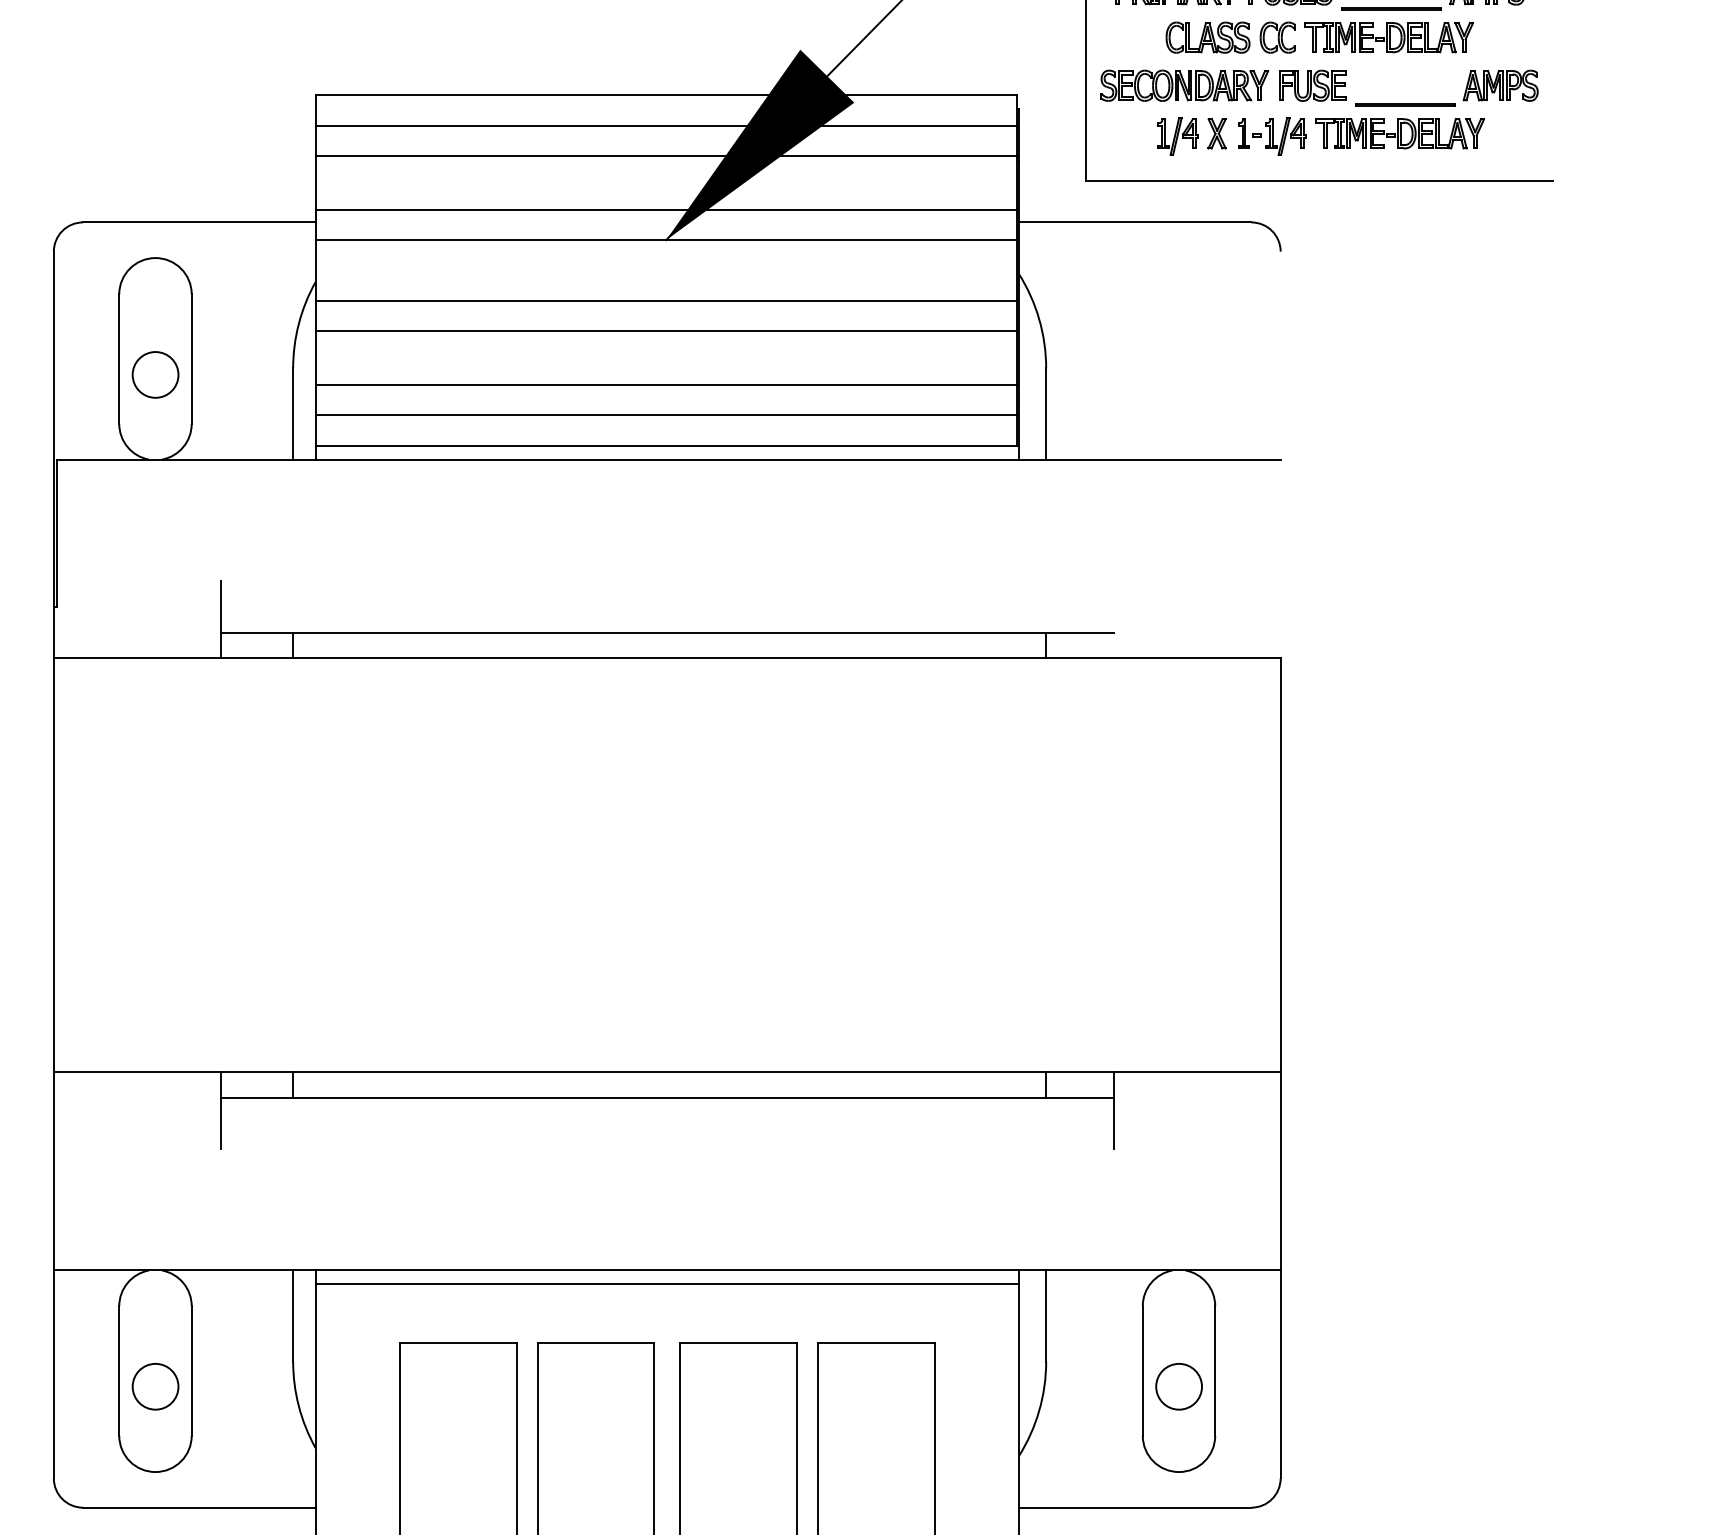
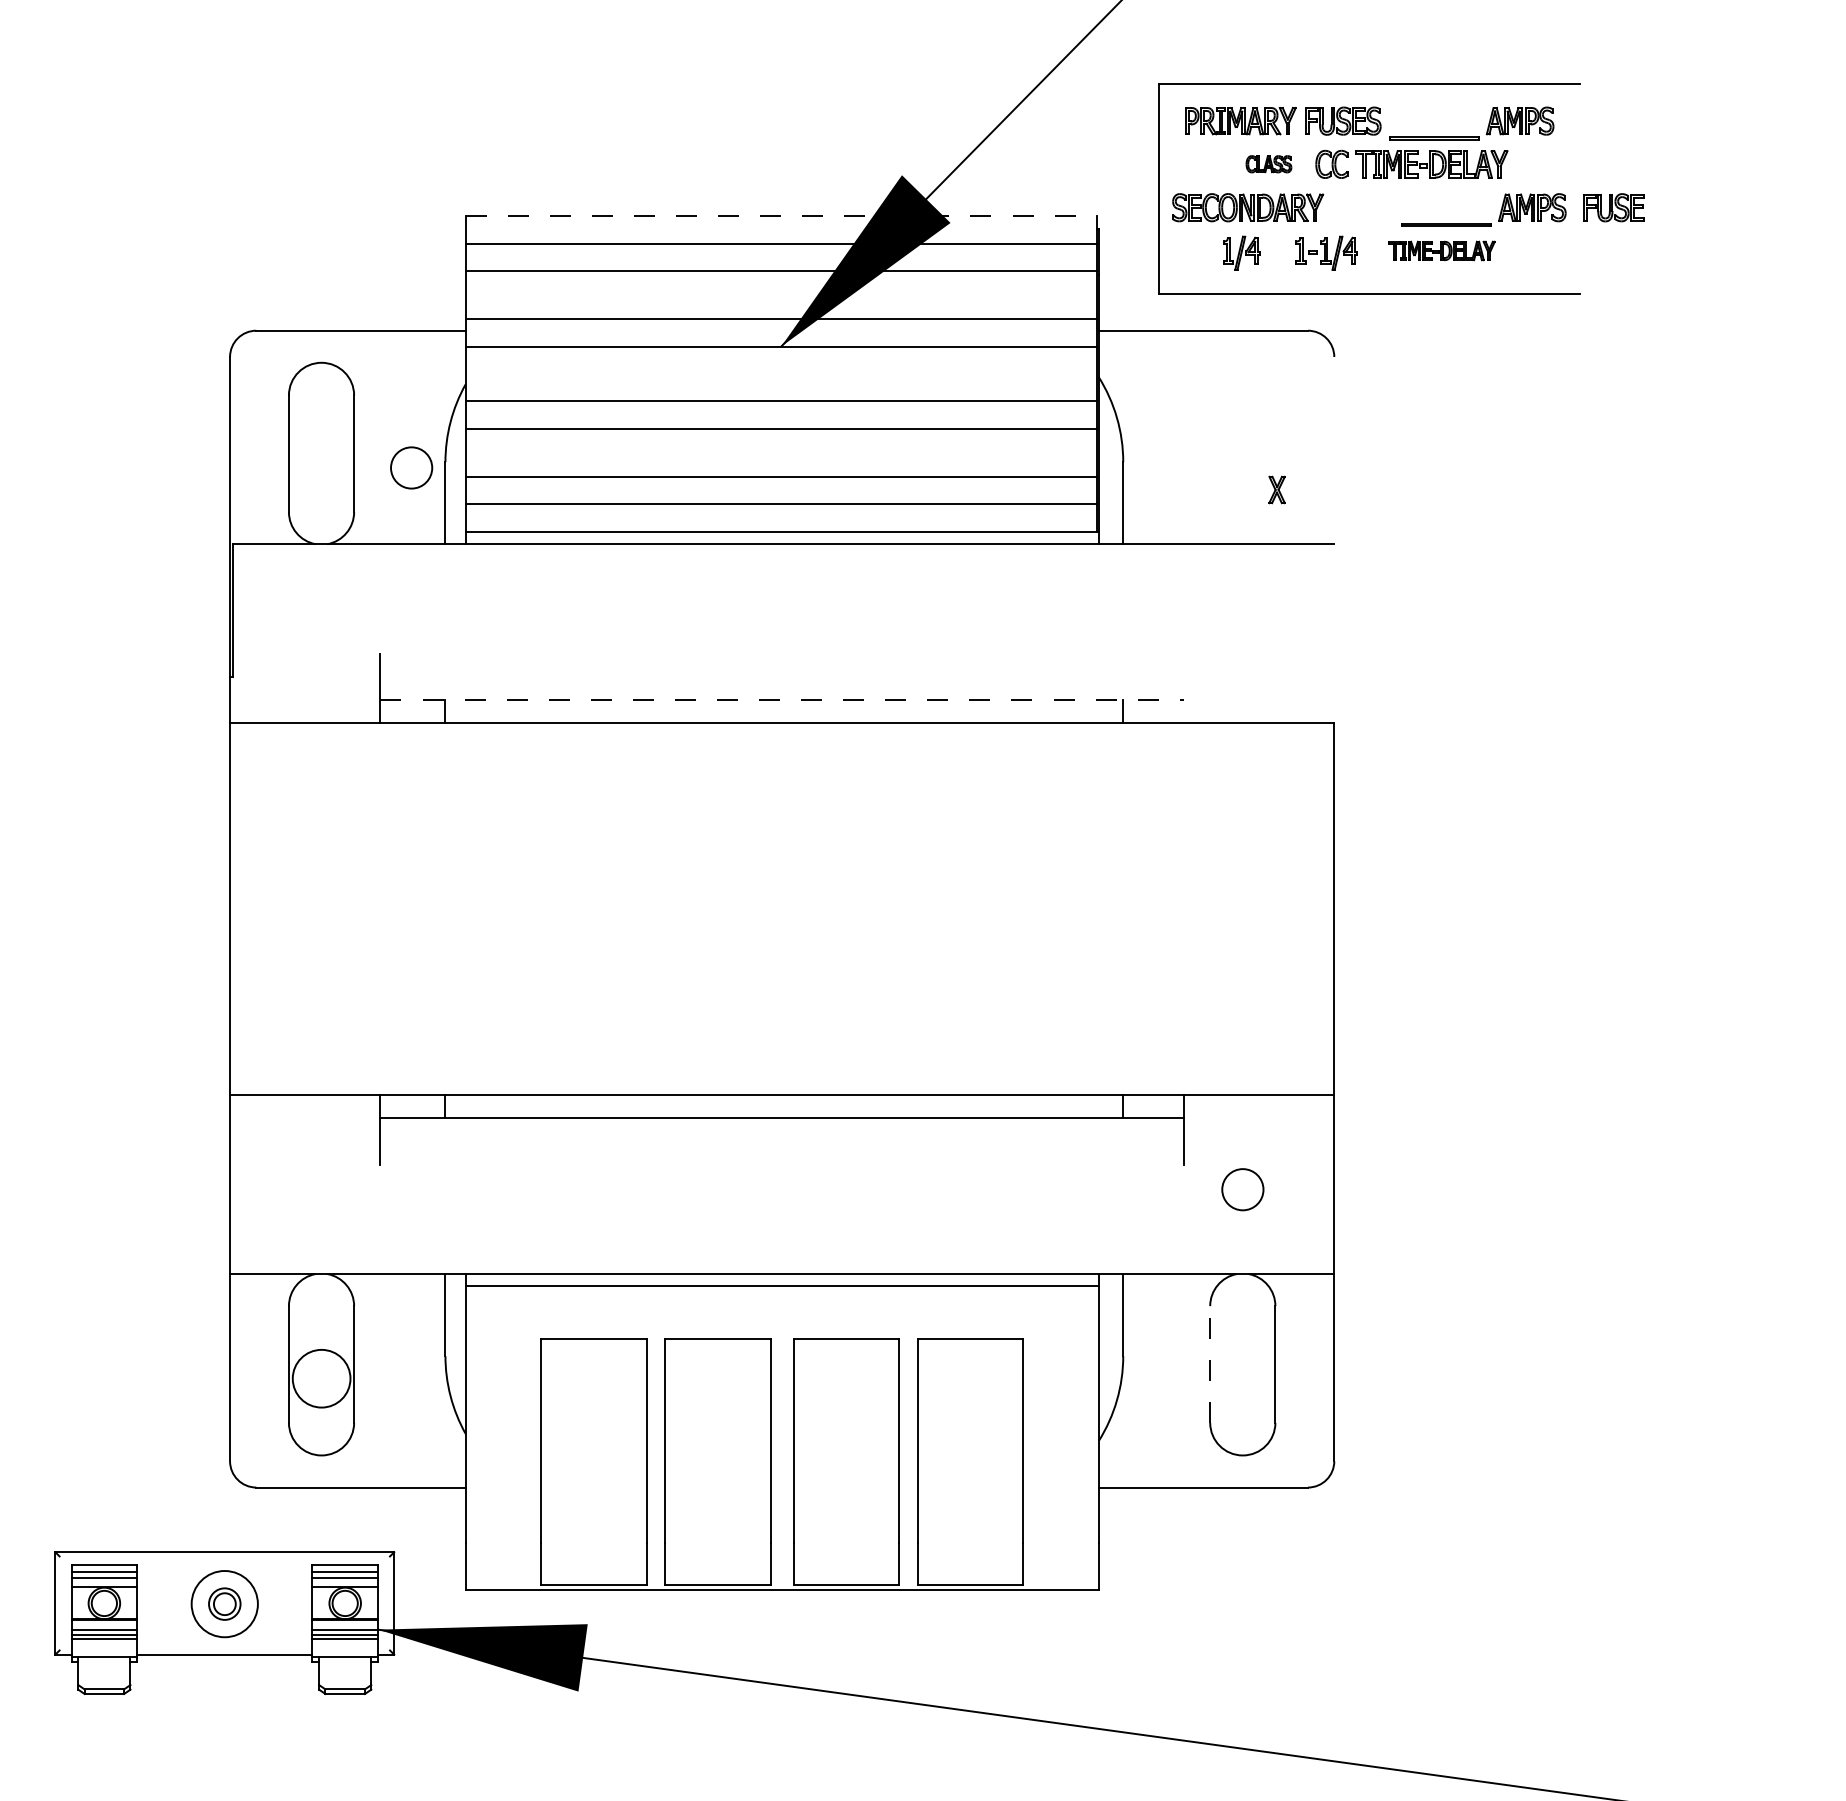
part: (1207, 36) -> (1268, 163), size x0.6
part: (1311, 85) -> (1613, 207), moved
line: (666, 95) -> (781, 216), solid -> dashed
part: (1216, 133) -> (1276, 489), moved
part: (1399, 133) -> (1441, 250), size x0.7
circle: (155, 374) -> (411, 467), moved
line: (667, 632) -> (782, 699), solid -> dashed
line: (1143, 1370) -> (1210, 1364), solid -> dashed
circle: (155, 1386) -> (321, 1378), size x1.4
circle: (1178, 1386) -> (1242, 1189), moved

